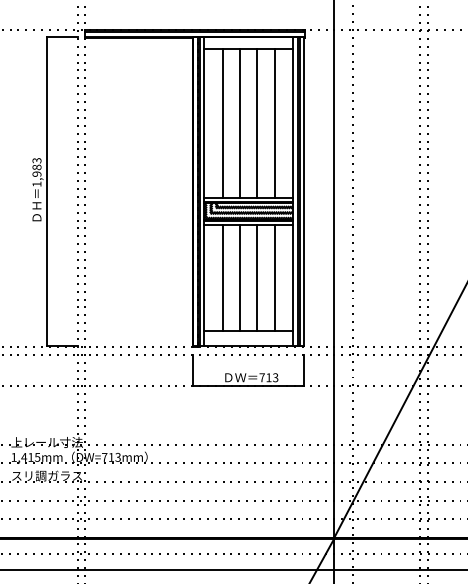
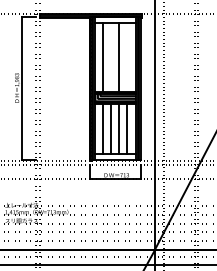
line: (240, 121) -> (111, 56), removed
line: (274, 121) -> (127, 56), removed

